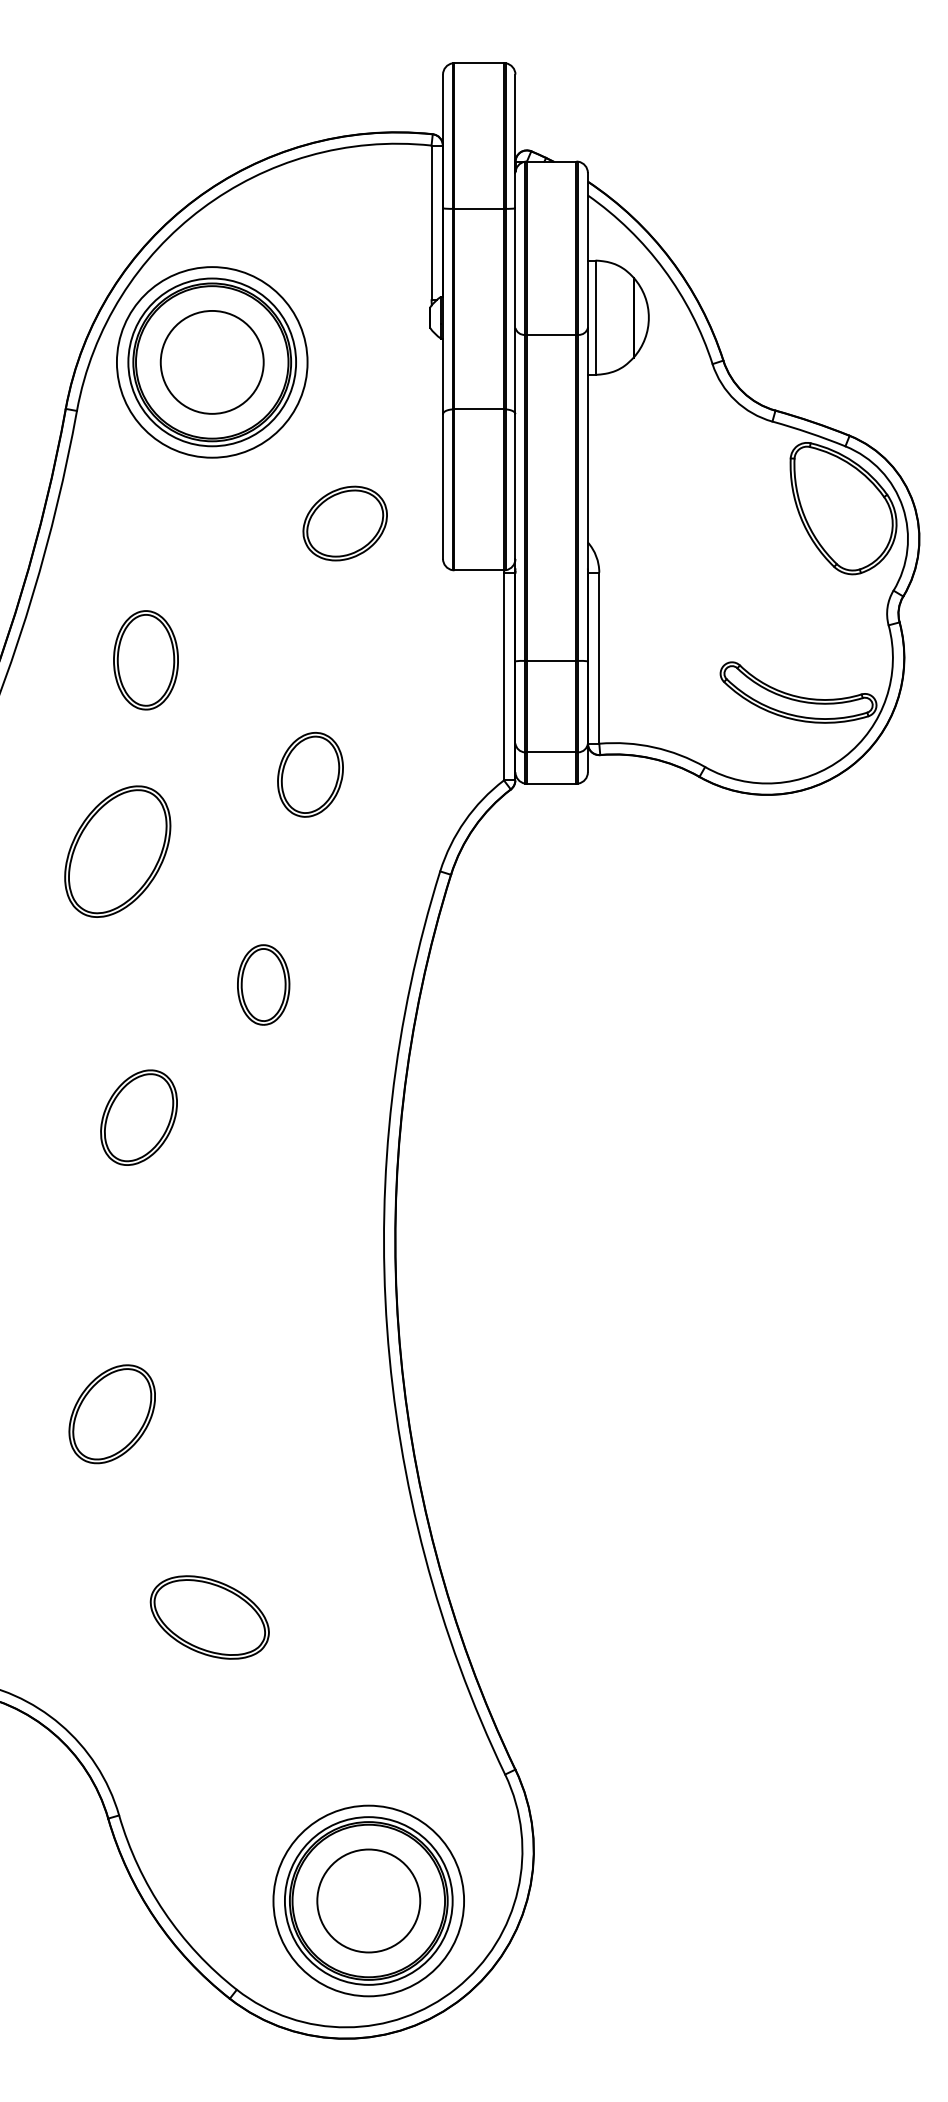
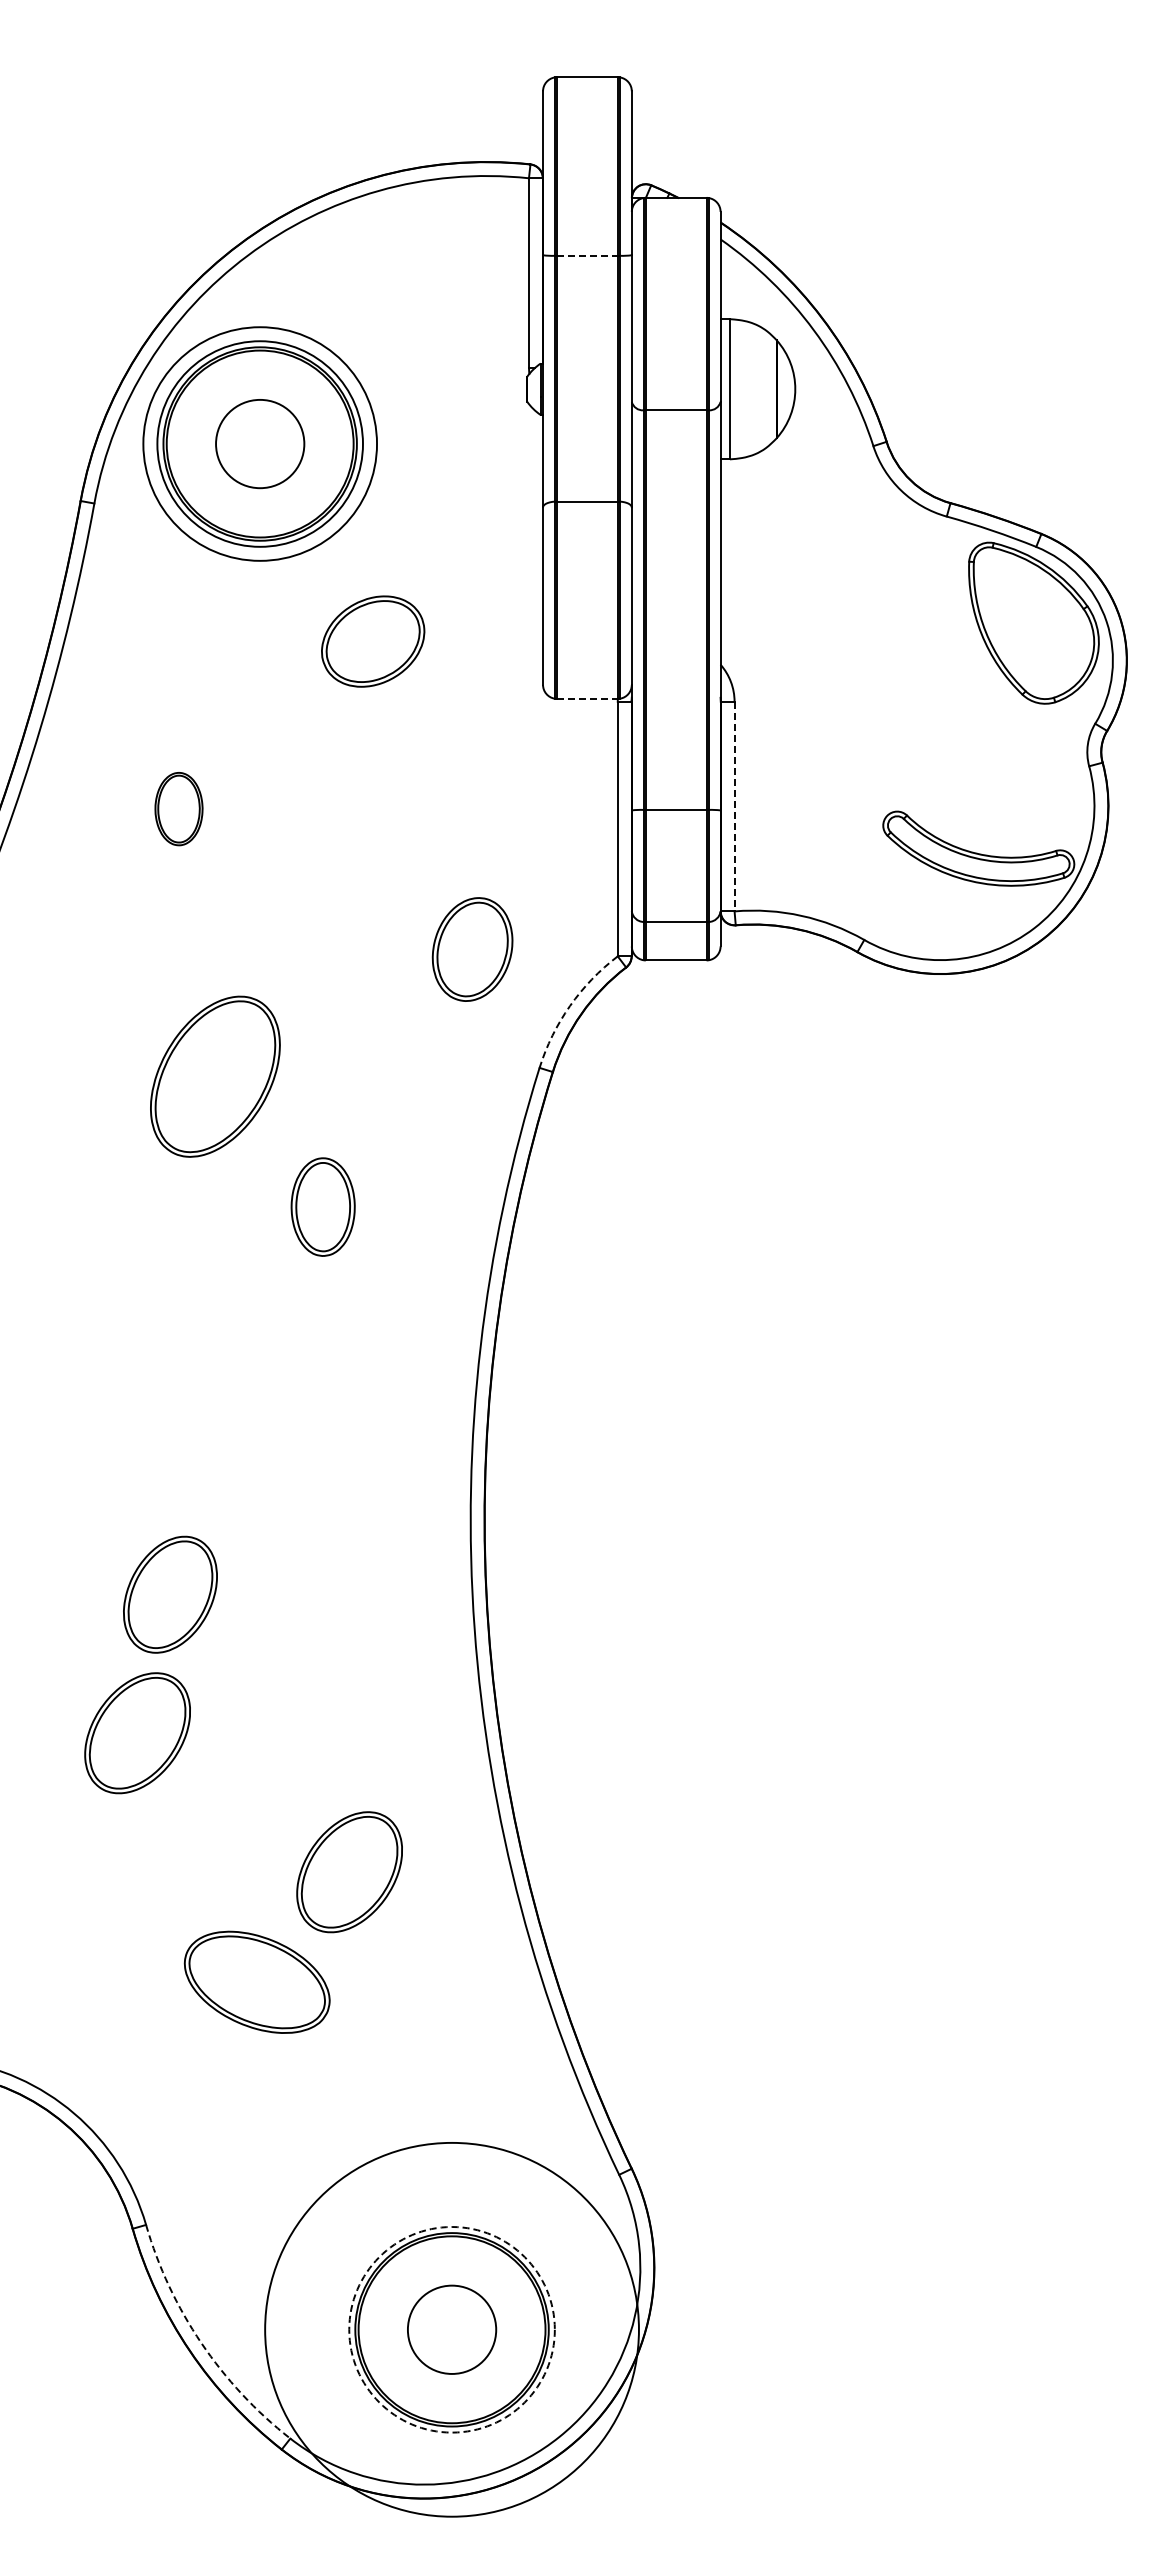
line: (479, 208) -> (587, 255), solid -> dashed
circle: (212, 361) -> (260, 443), size x0.7
part: (345, 523) -> (373, 641), moved
line: (479, 570) -> (587, 698), solid -> dashed
line: (599, 658) -> (734, 806), solid -> dashed
part: (145, 659) -> (178, 808), size x0.6
part: (310, 774) -> (472, 949), moved
arc: (465, 821) -> (570, 1006), solid -> dashed
part: (117, 851) -> (215, 1076), moved
part: (139, 1117) -> (170, 1594), moved
part: (285, 1527) -> (349, 1872), added
circle: (368, 1900) -> (451, 2329), size x0.7
circle: (368, 1900) -> (451, 2329), size x1.6
circle: (368, 1900) -> (451, 2329), solid -> dashed
arc: (164, 1912) -> (201, 2343), solid -> dashed

